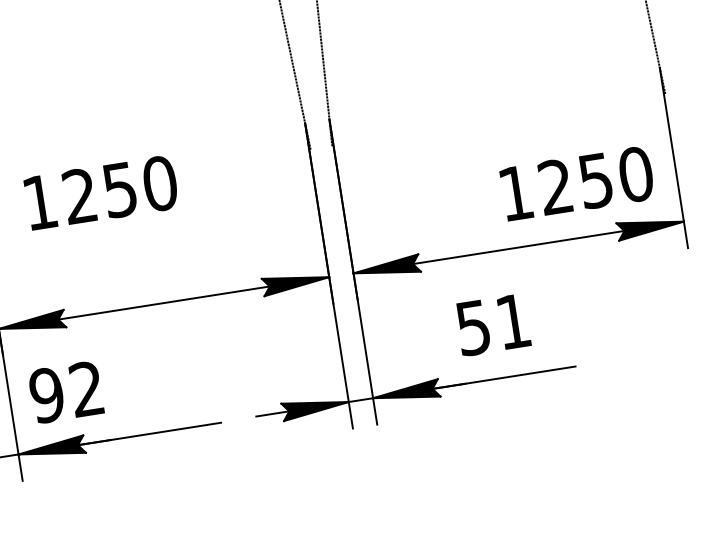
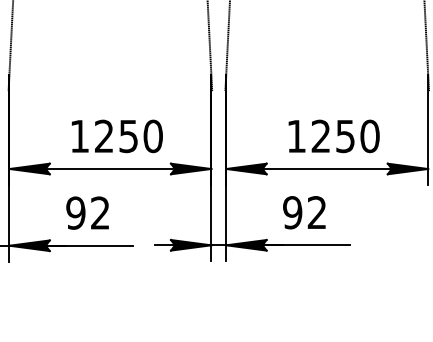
text: (576, 184) -> (333, 136), moved
text: (100, 193) -> (116, 136), moved
text: (492, 324) -> (304, 212), 51 -> 92
text: (65, 391) -> (87, 212), moved

